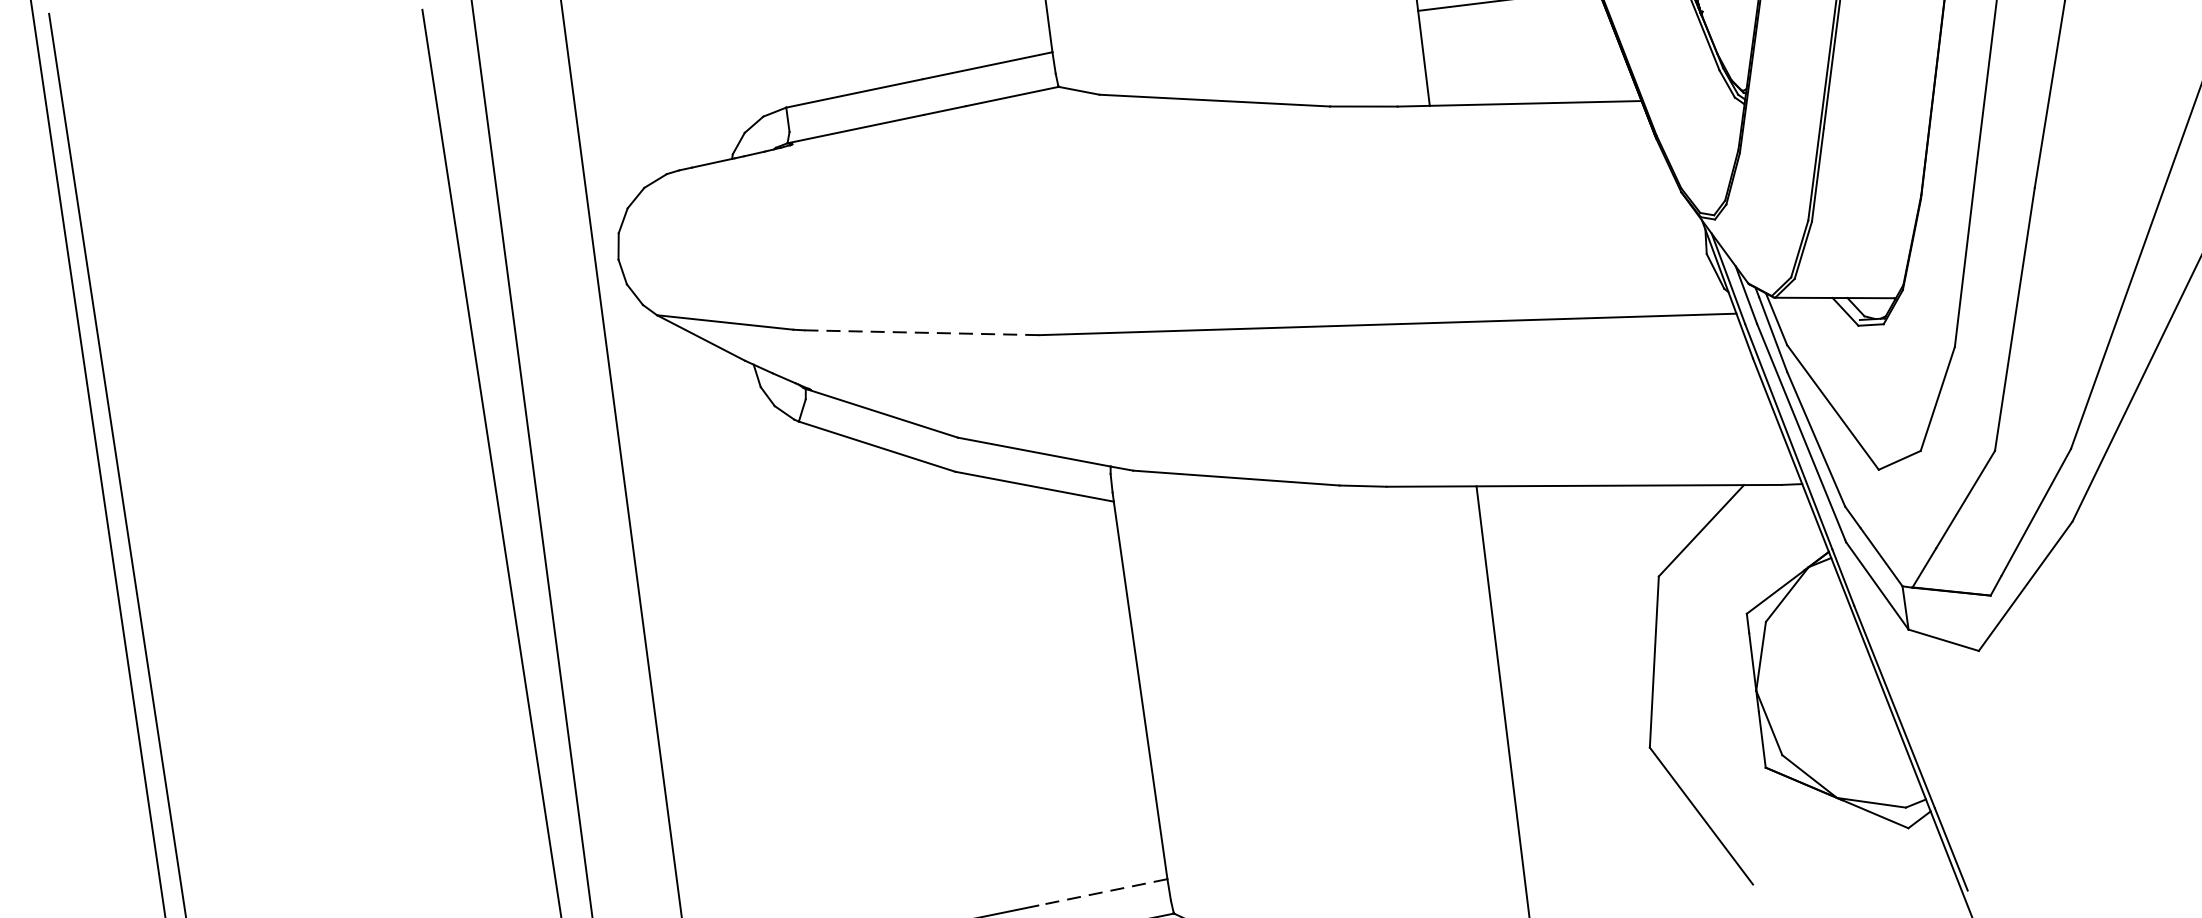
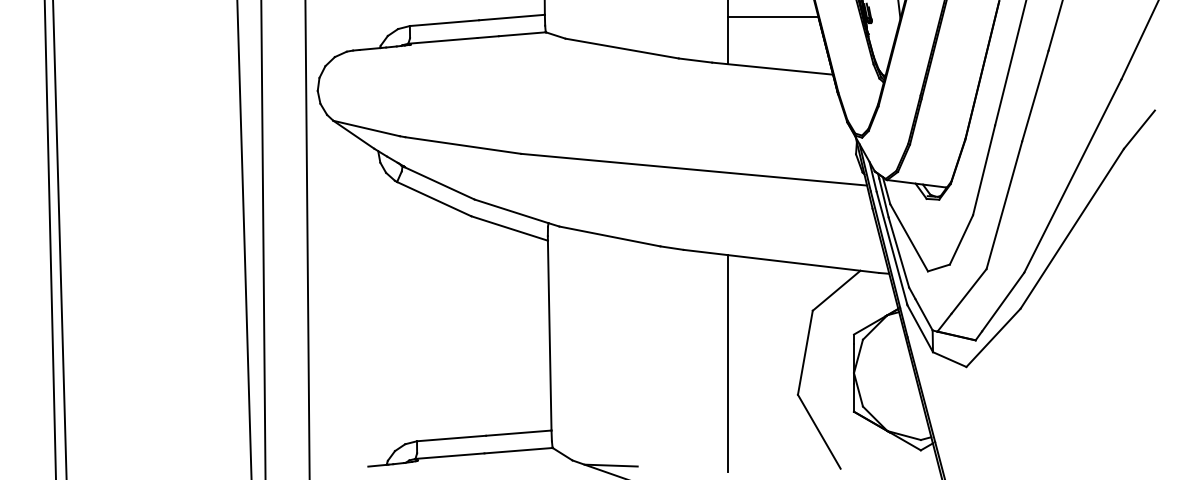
line: (922, 332) -> (463, 145), dashed -> solid
line: (1102, 893) -> (518, 433), dashed -> solid

